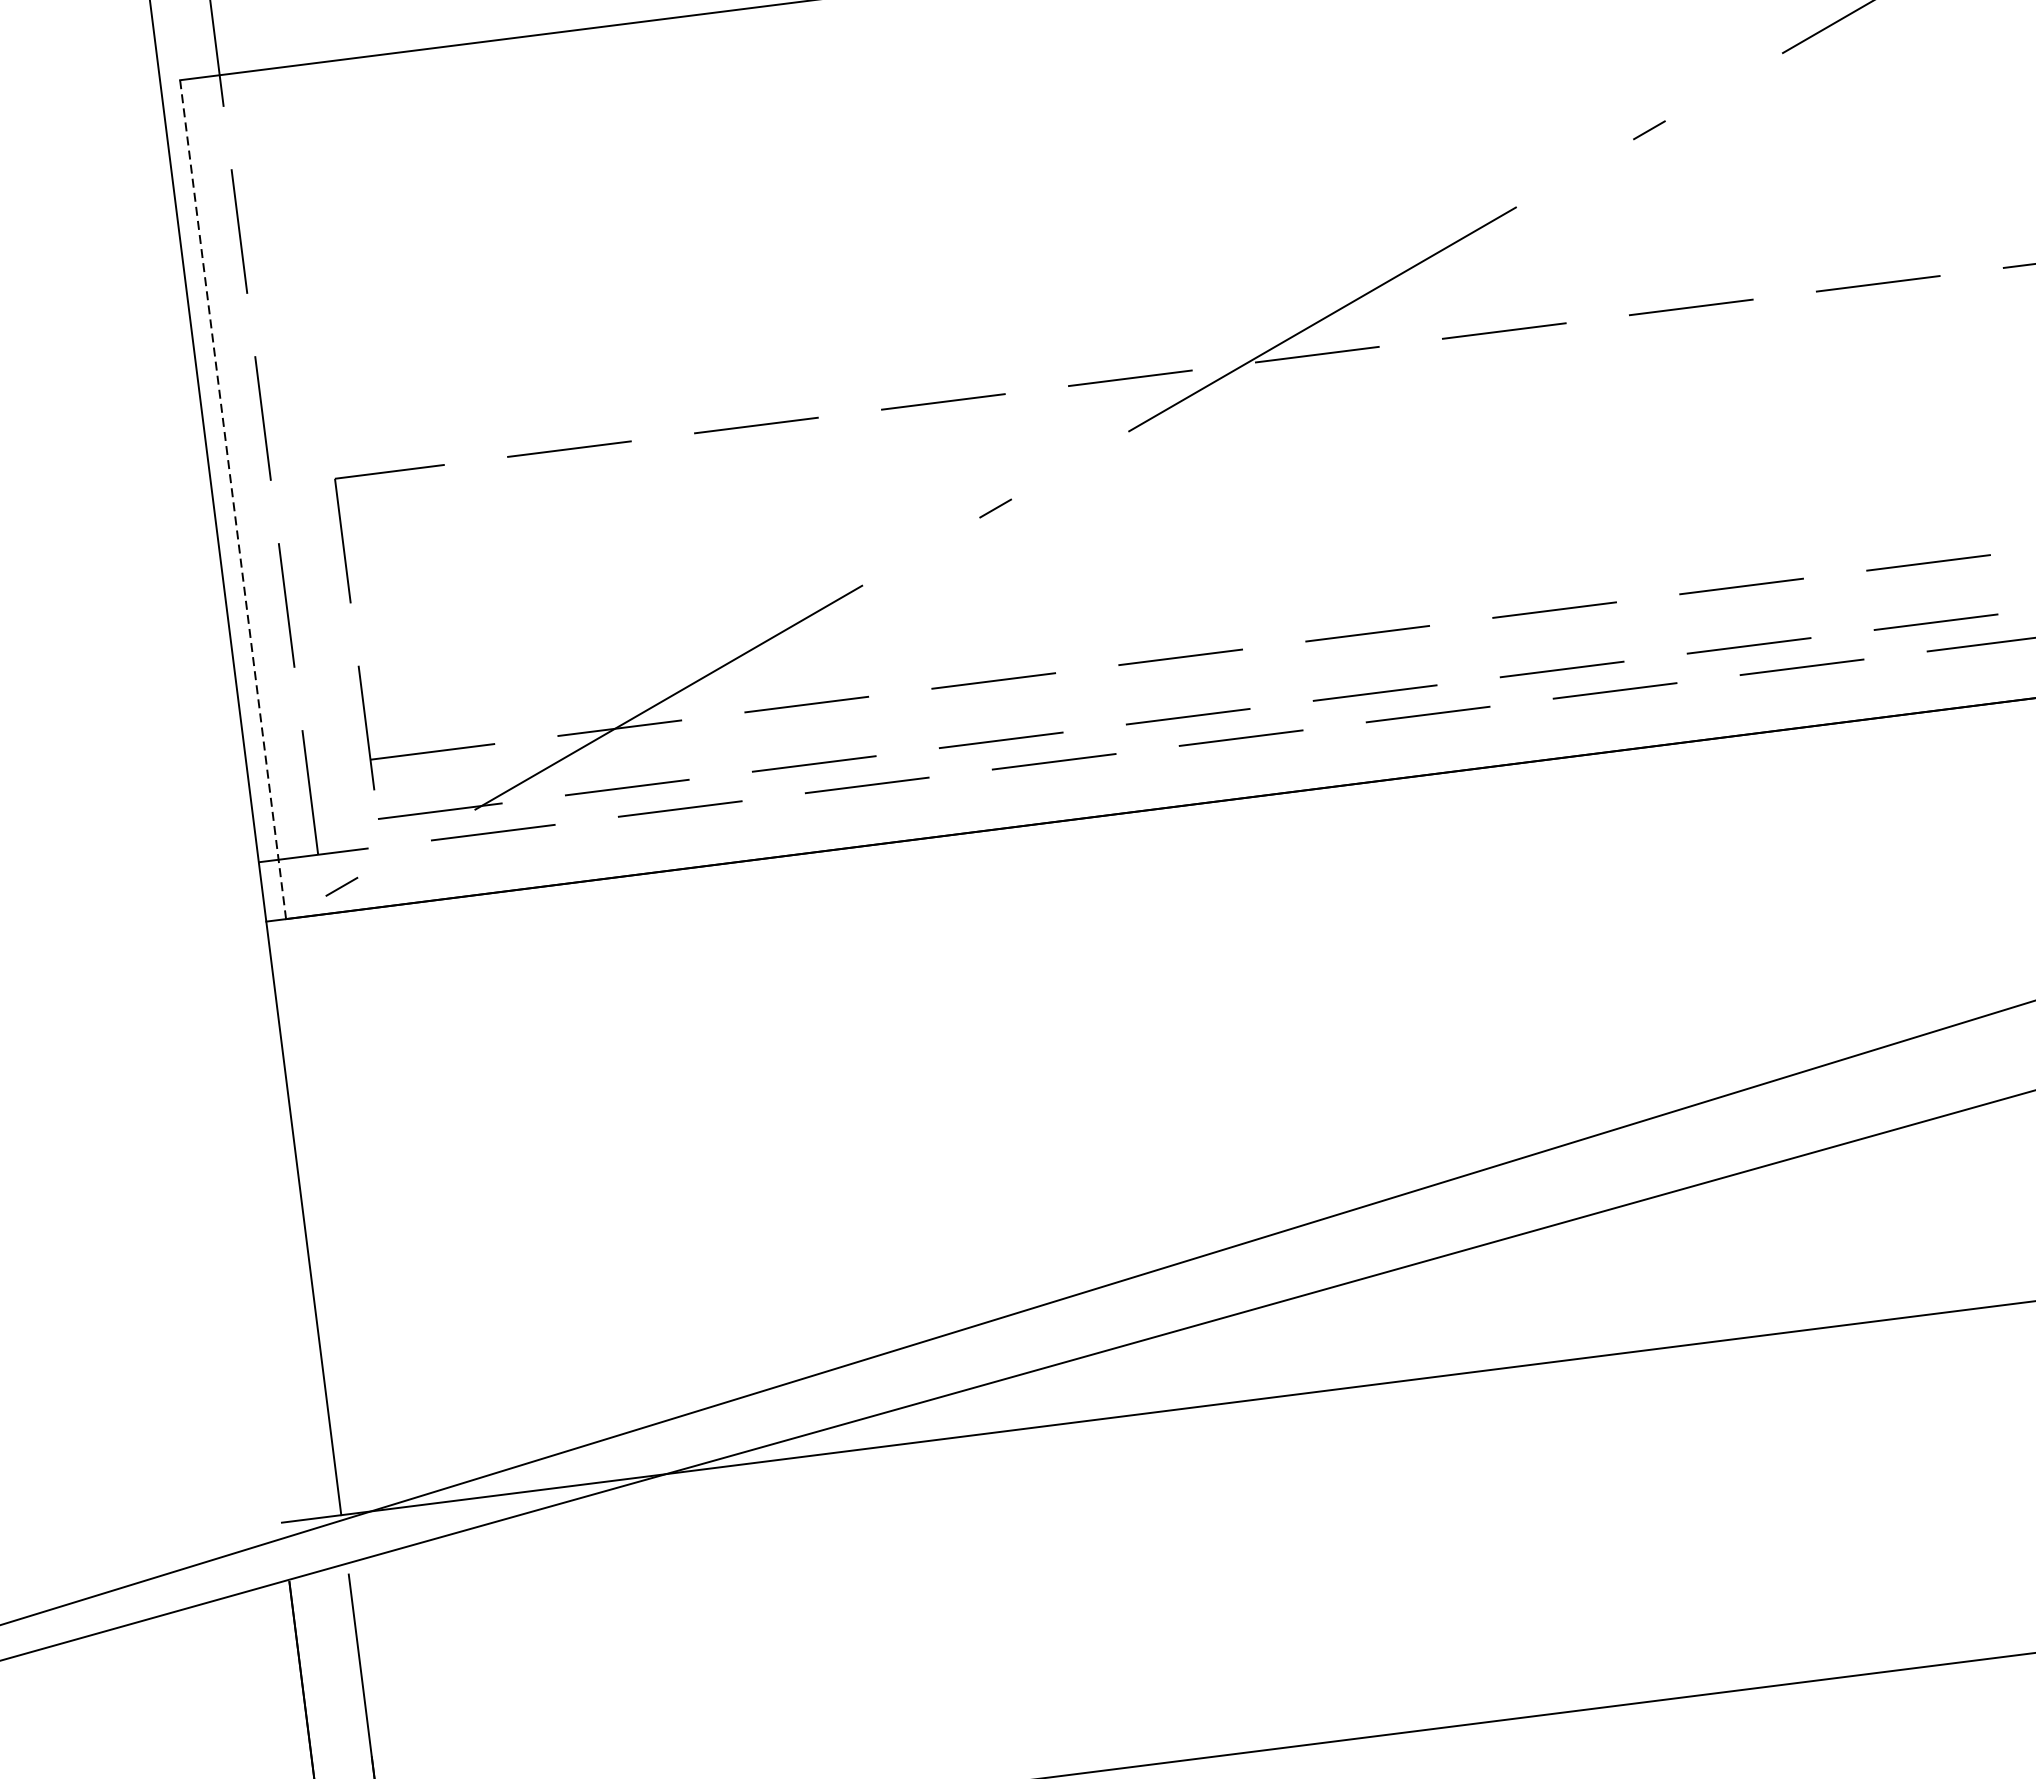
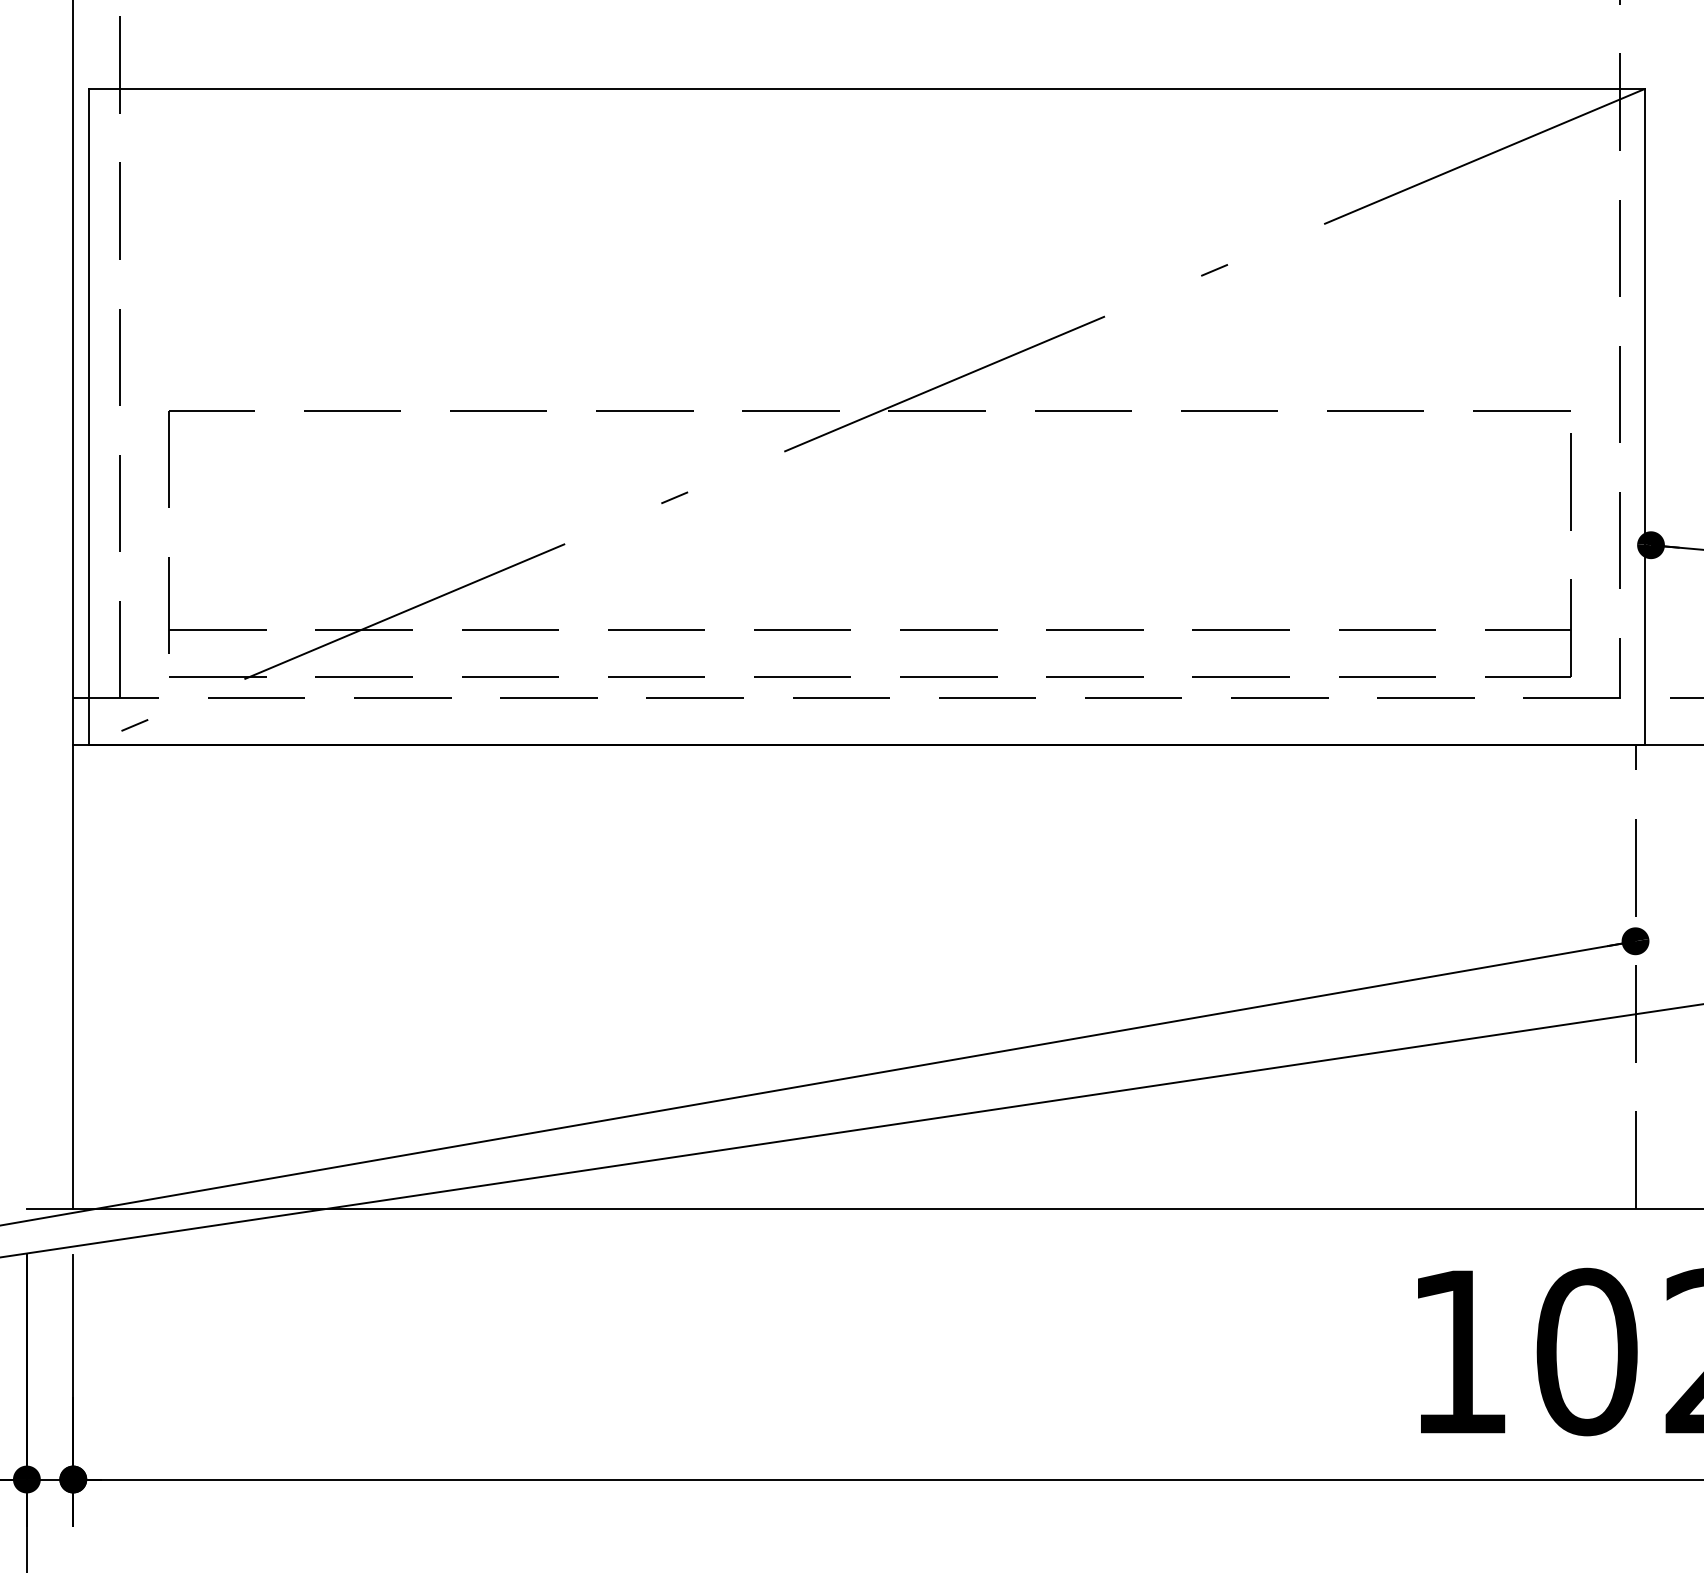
line: (232, 499) -> (88, 416), dashed -> solid

